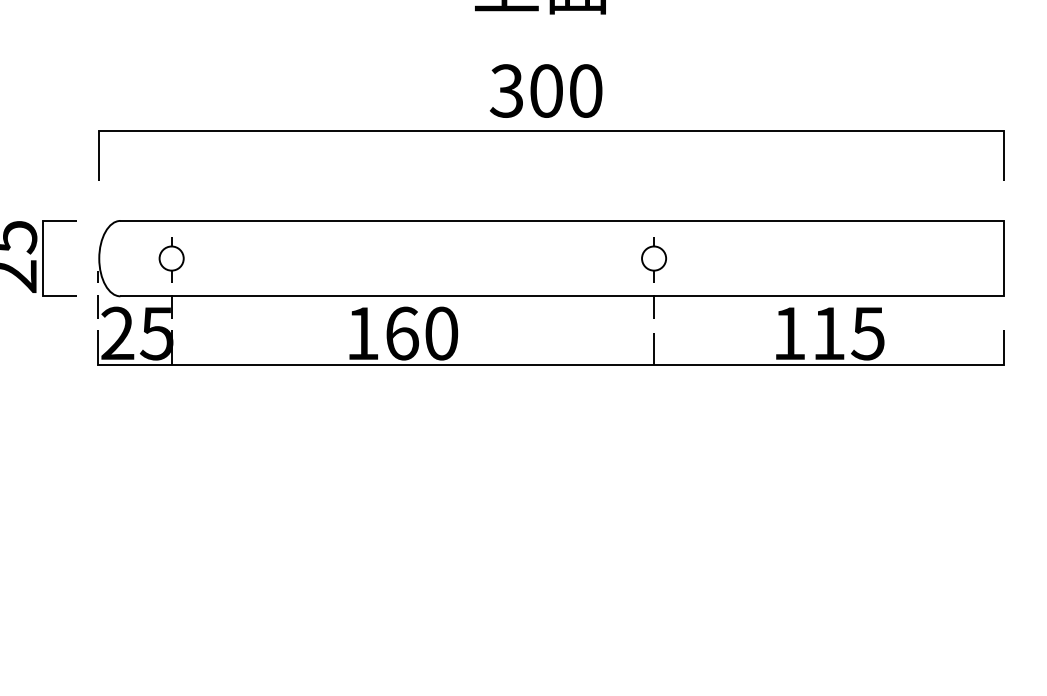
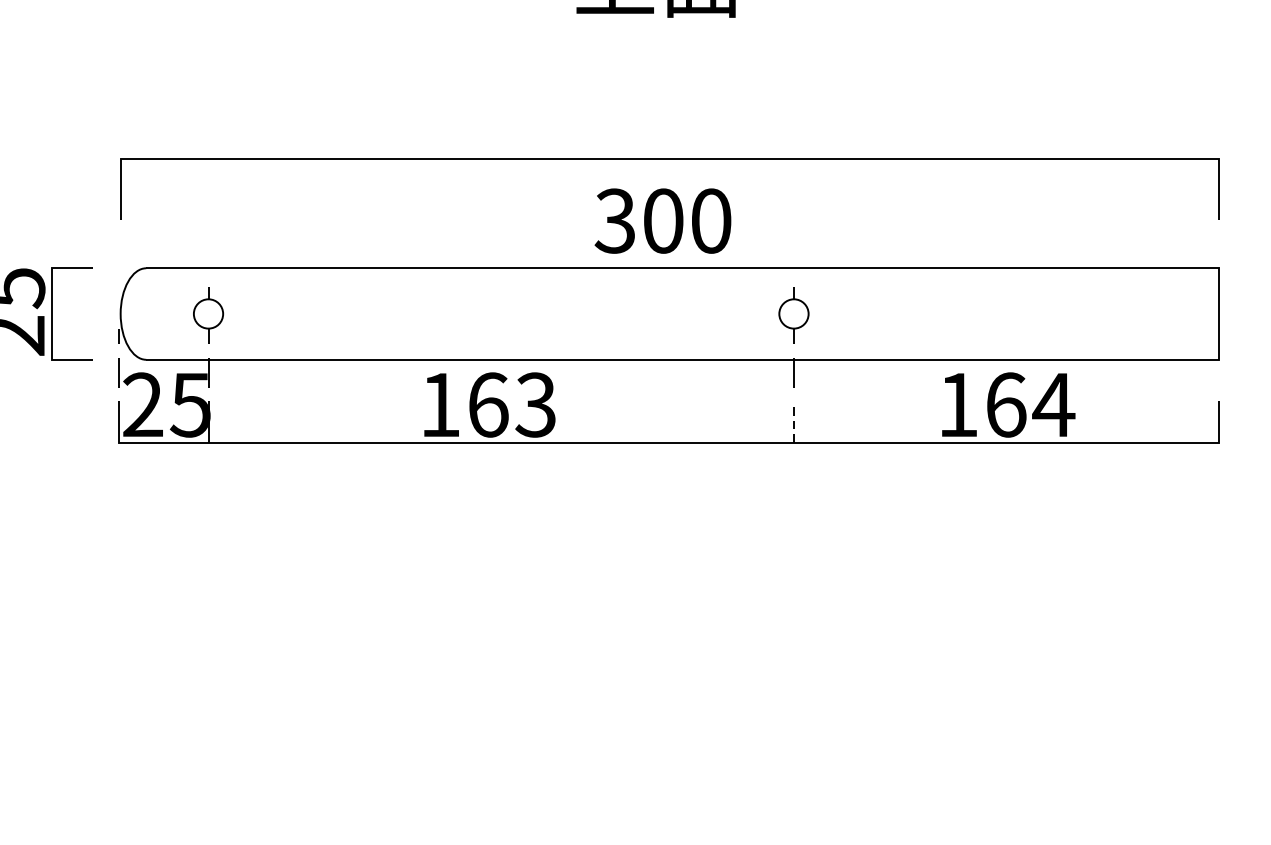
text: (546, 90) -> (663, 220), moved
text: (441, 333) -> (535, 404), 160 -> 163
text: (849, 333) -> (1031, 404), 115 -> 164
line: (654, 348) -> (794, 423), solid -> dashed

